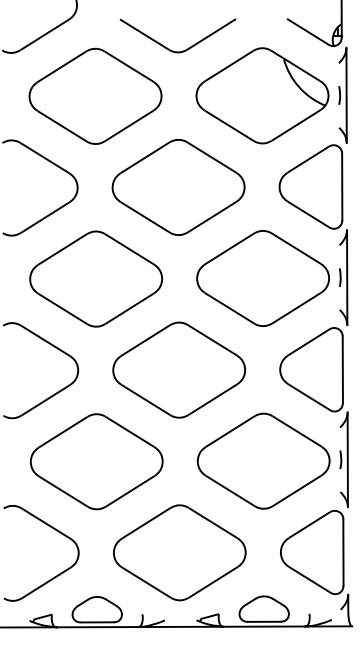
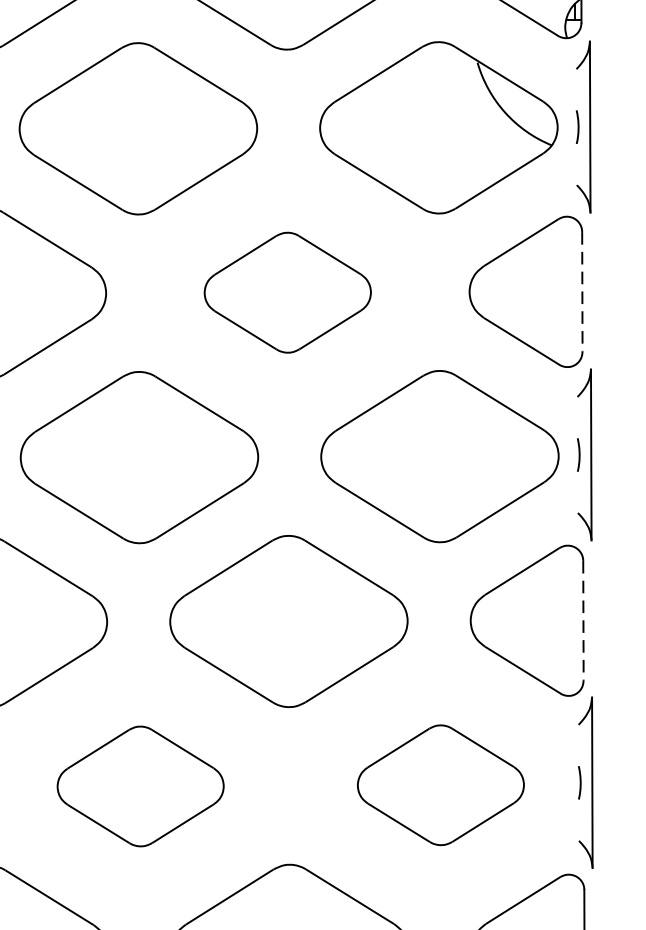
part: (178, 187) -> (287, 292), size x0.7
line: (342, 187) -> (582, 292), solid -> dashed
line: (342, 370) -> (582, 622), solid -> dashed
part: (263, 460) -> (440, 784), size x0.7
part: (96, 461) -> (140, 785), size x0.7

